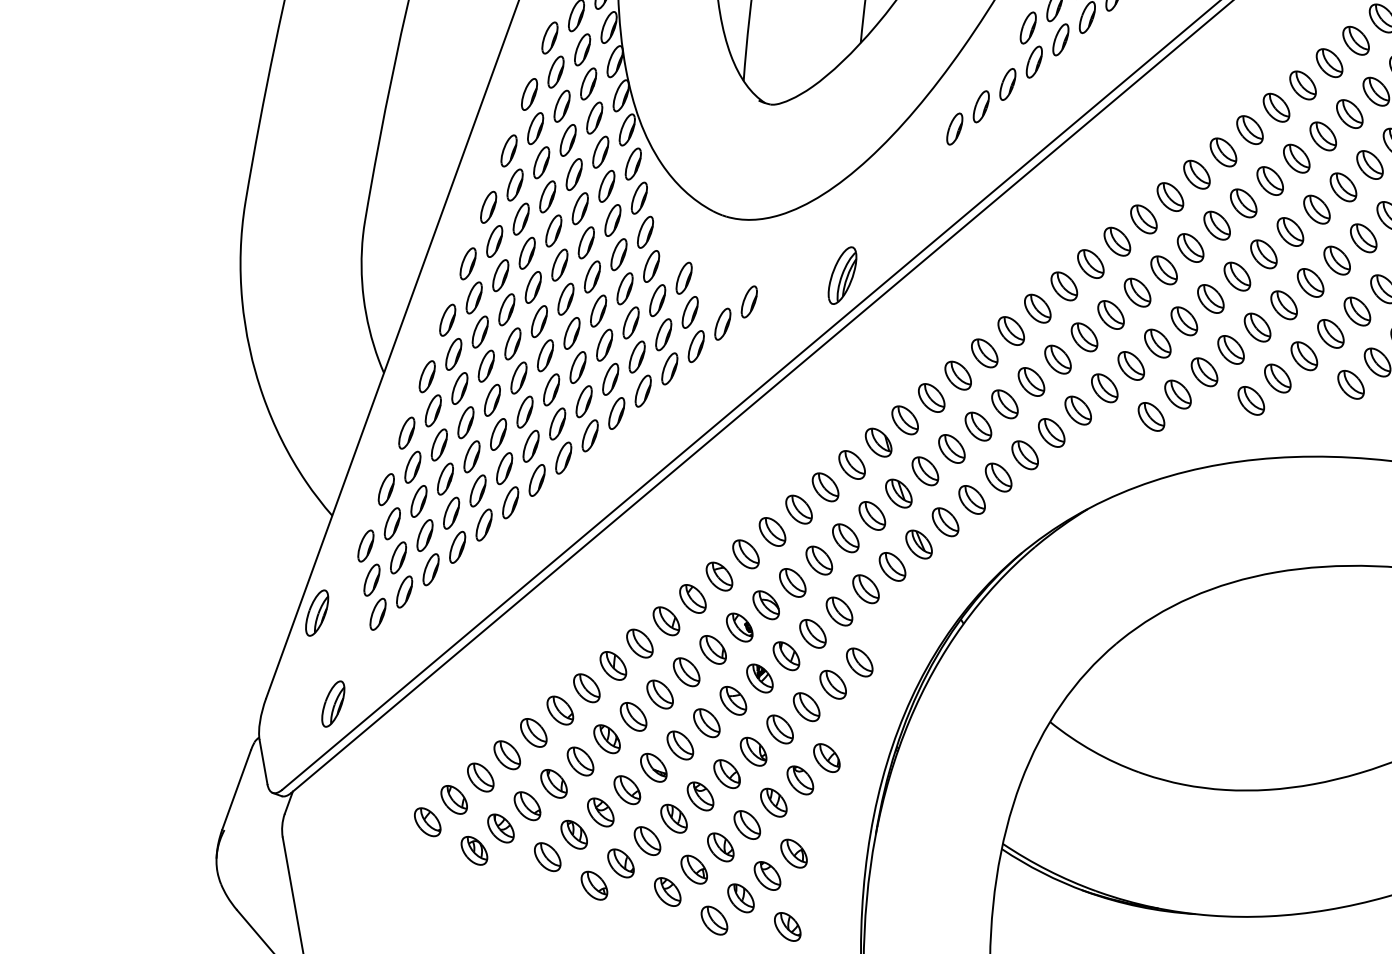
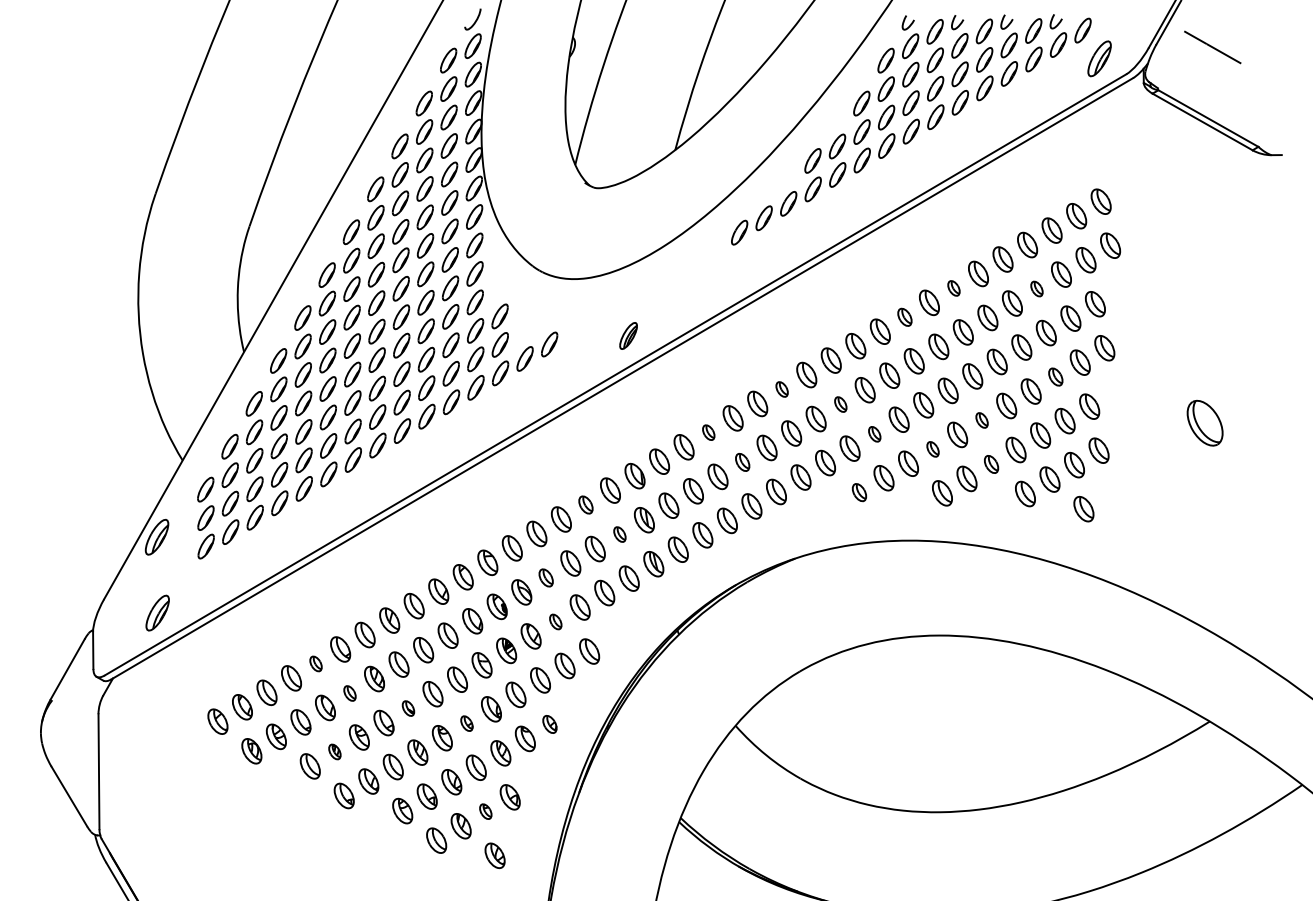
part: (1322, 135) -> (1036, 288), size x0.6
part: (1222, 152) -> (953, 288), size x0.6
part: (1169, 197) -> (904, 317), size x0.7
part: (1363, 237) -> (1055, 376), size x0.7
part: (842, 275) -> (628, 335), size x0.6
part: (1283, 305) -> (981, 420), size x0.6
part: (1036, 308) -> (781, 389), size x0.6
part: (1110, 314) -> (840, 404), size x0.6
part: (1157, 344) -> (874, 434), size x0.6
part: (1230, 350) -> (932, 449), size x0.6
part: (1304, 356) -> (991, 464), size x0.7
part: (957, 375) -> (708, 432), size x0.6
part: (1004, 404) -> (742, 462), size x0.7
part: (1151, 416) -> (859, 492), size x0.7
part: (824, 486) -> (585, 504), size x0.7
part: (871, 515) -> (619, 534), size x0.6
part: (791, 582) -> (545, 577), size x0.7
part: (812, 633) -> (555, 621), size x0.6
part: (533, 732) -> (315, 663), size x0.6
part: (826, 758) -> (549, 724), size x0.7
part: (579, 761) -> (349, 693), size x0.6
part: (653, 767) -> (408, 708), size x0.6
part: (726, 773) -> (466, 723), size x0.6
part: (573, 834) -> (334, 751), size x0.6
part: (767, 875) -> (485, 811), size x0.6

